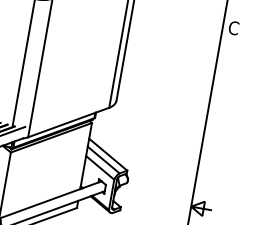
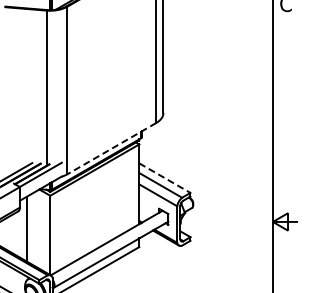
line: (68, 122) -> (111, 148), solid -> dashed
line: (107, 154) -> (164, 178), solid -> dashed

